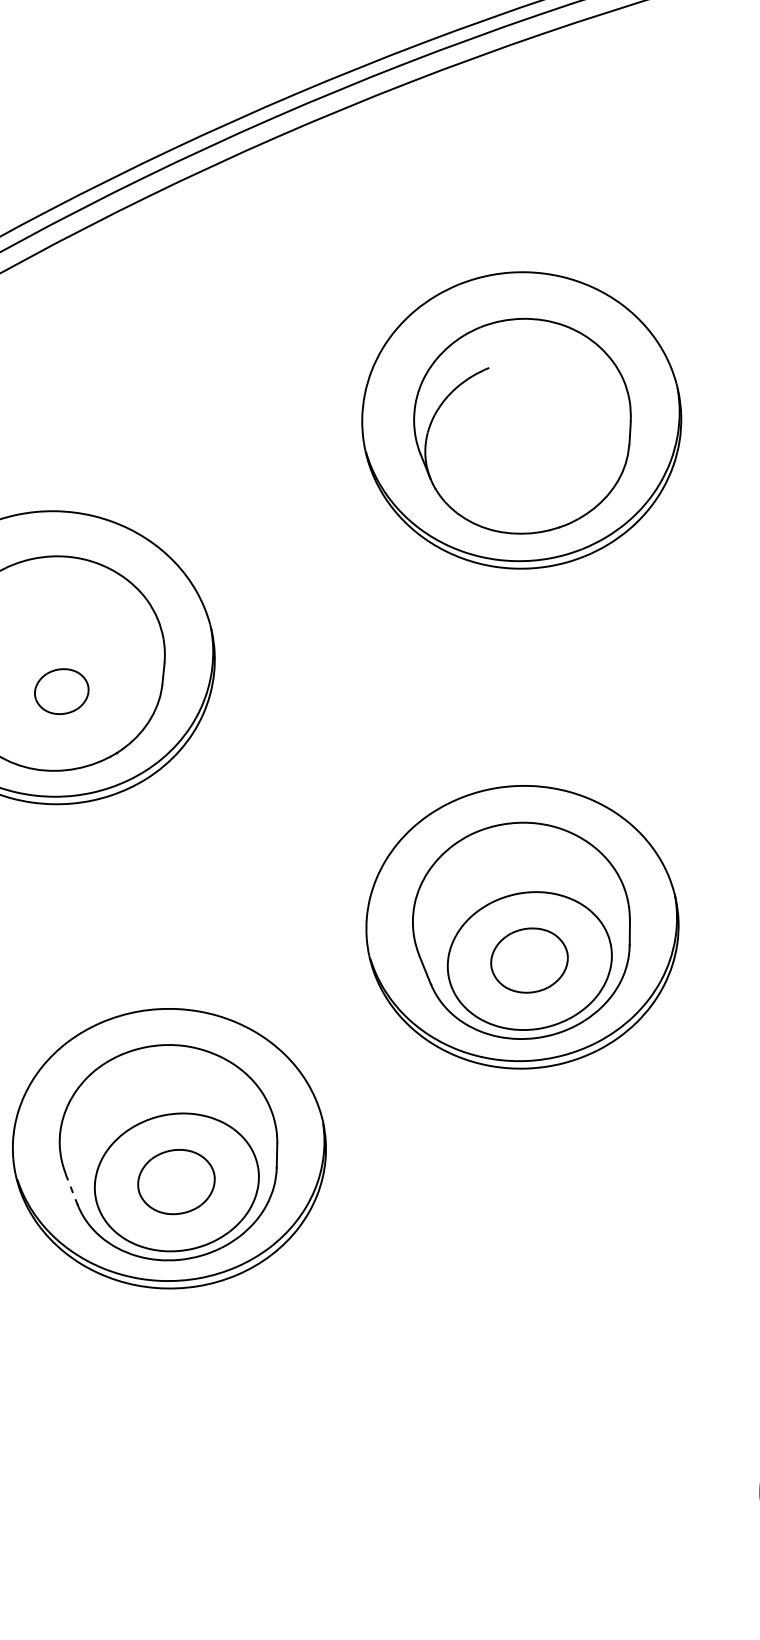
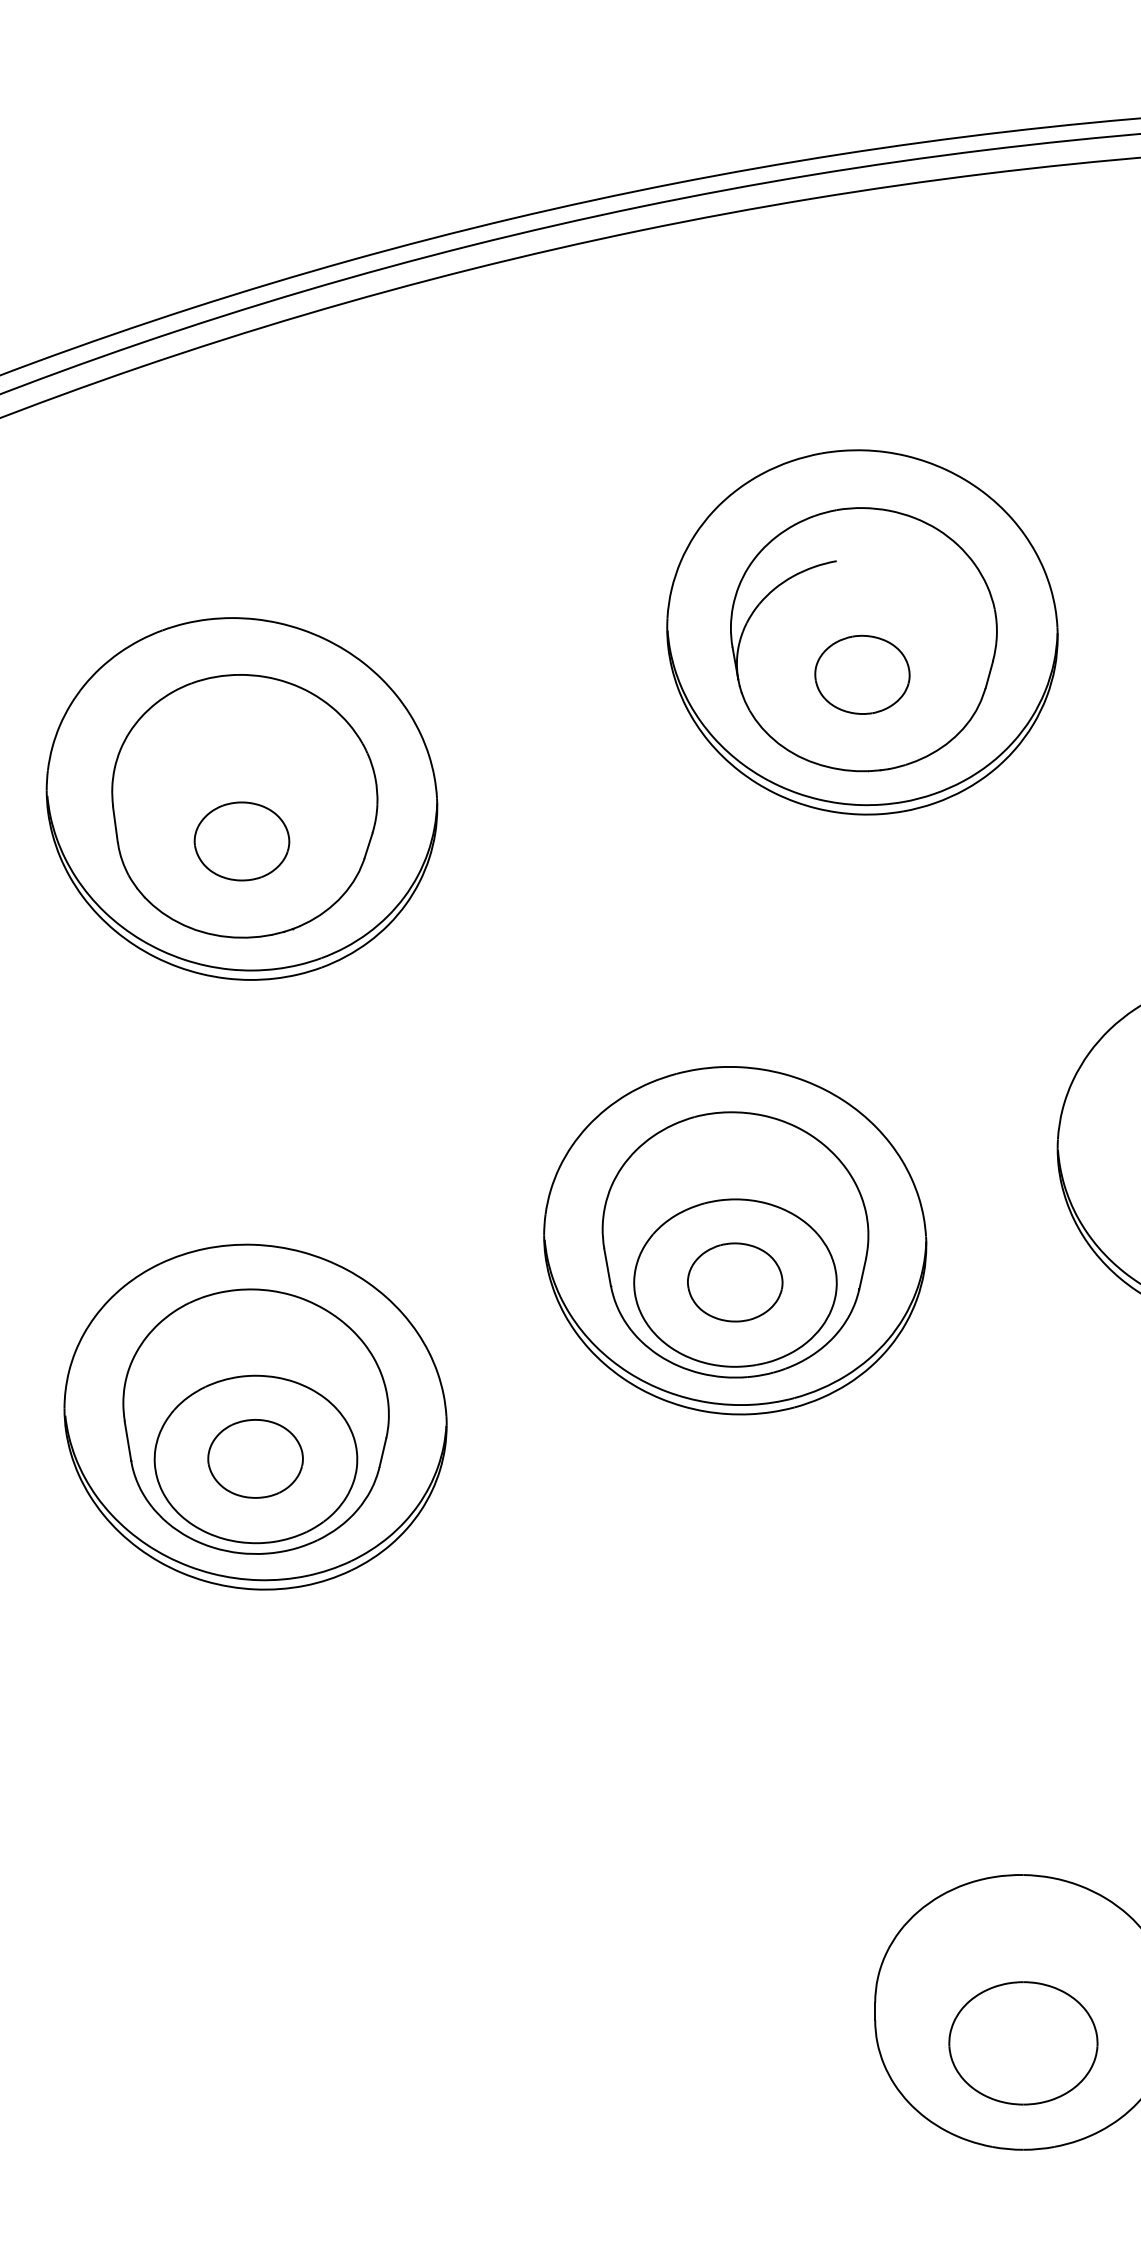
part: (528, 454) -> (862, 674), added
part: (61, 691) -> (241, 841), size x1.43
line: (71, 1189) -> (127, 1441), dashed -> solid

